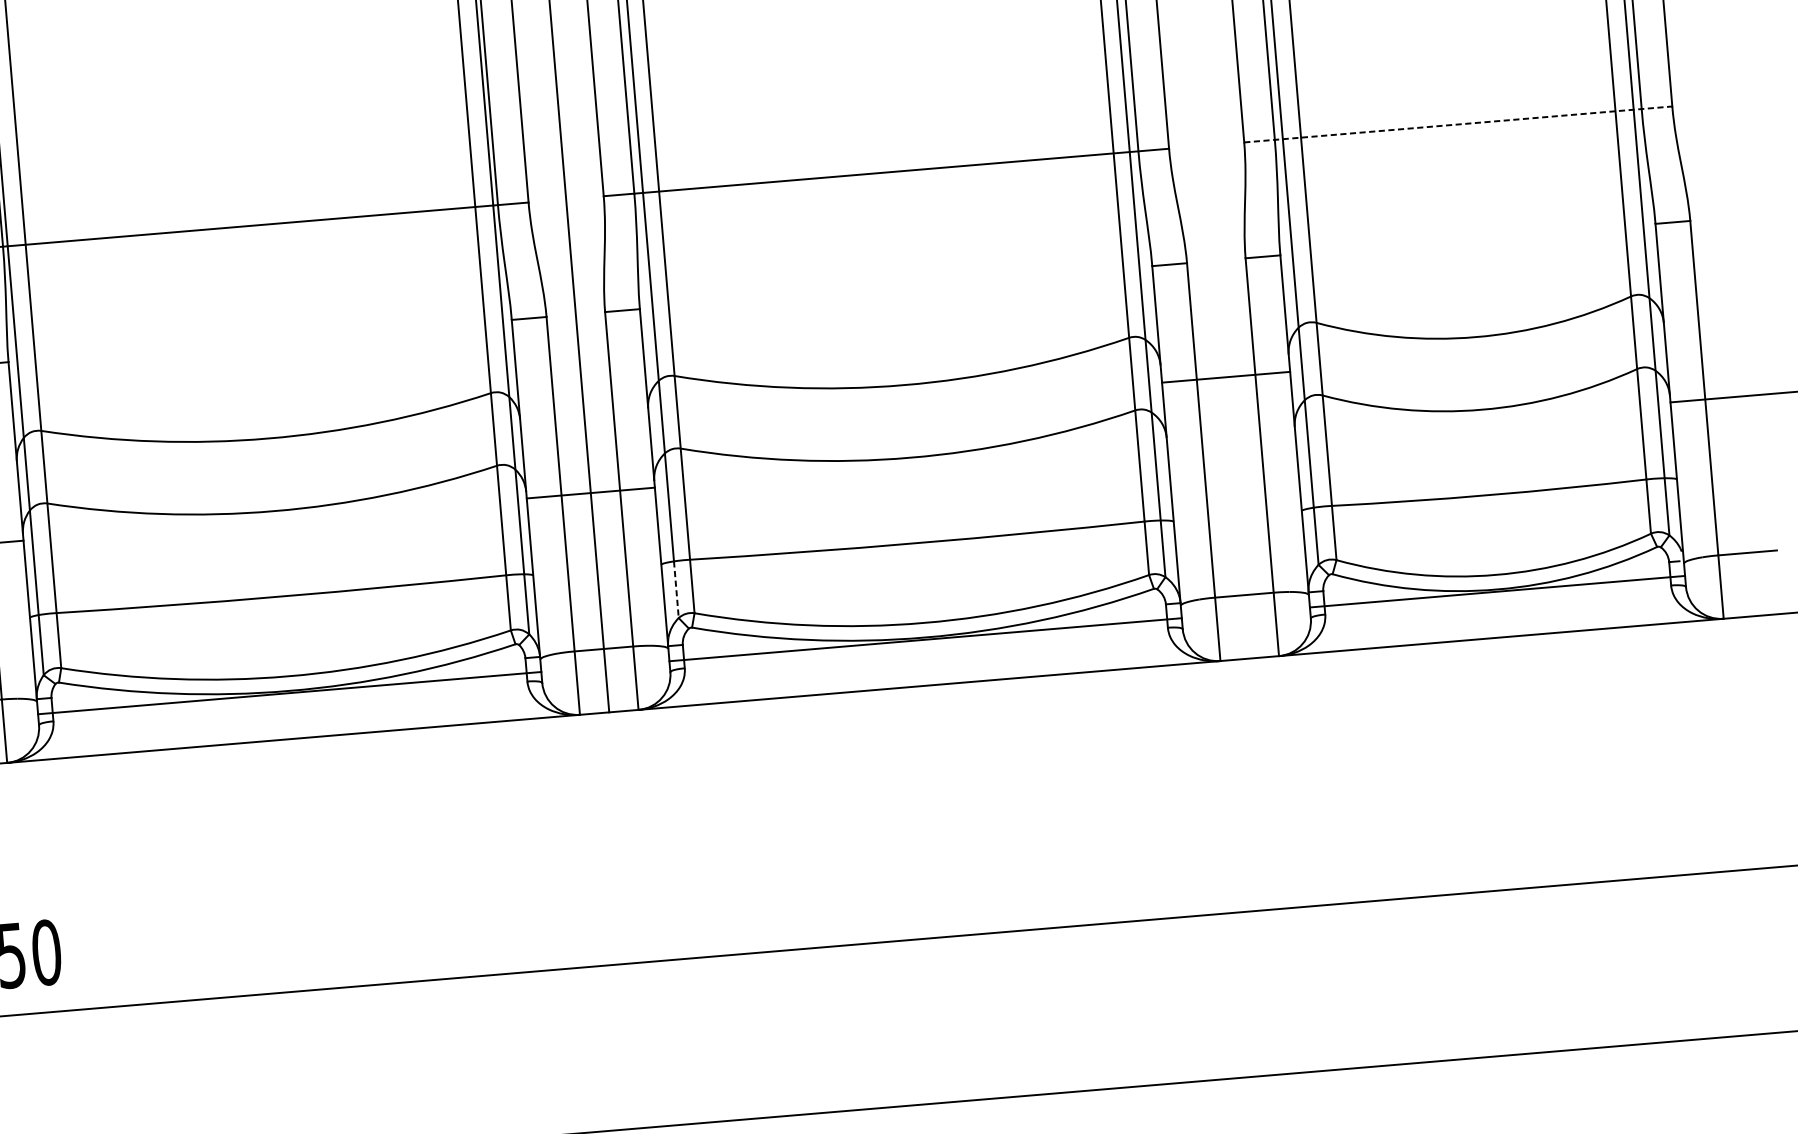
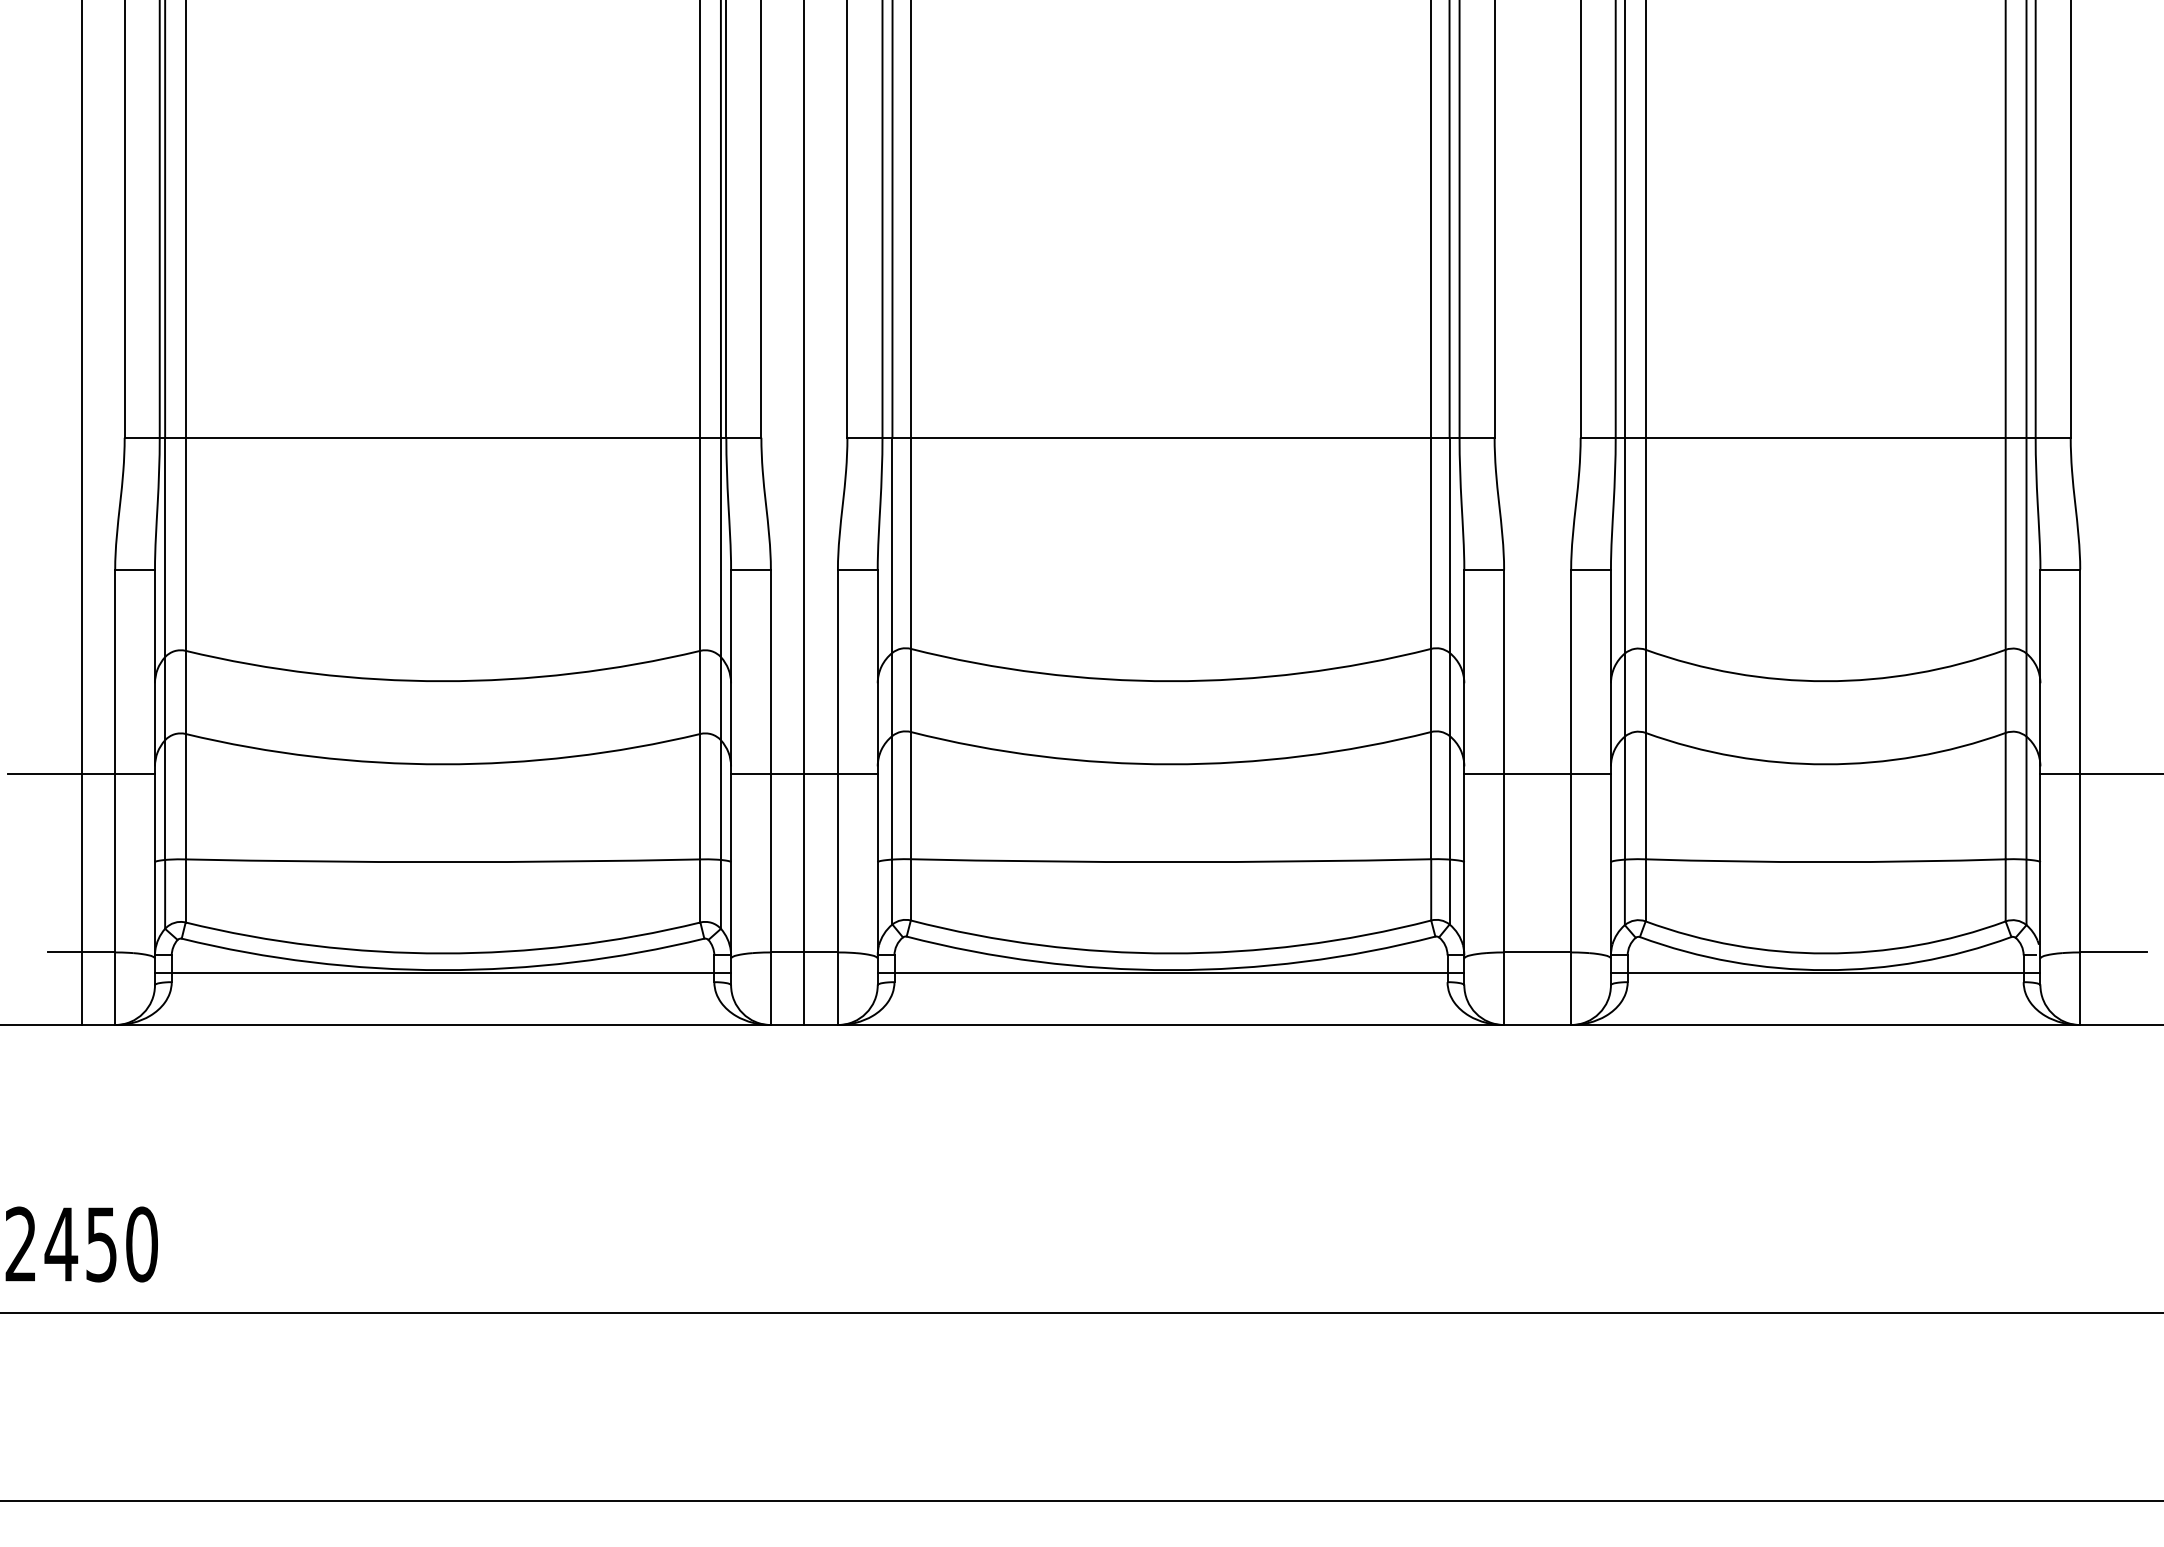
line: (1458, 124) -> (1826, 437), dashed -> solid
line: (1225, 376) -> (1537, 773), moved
line: (676, 590) -> (892, 892), dashed -> solid

